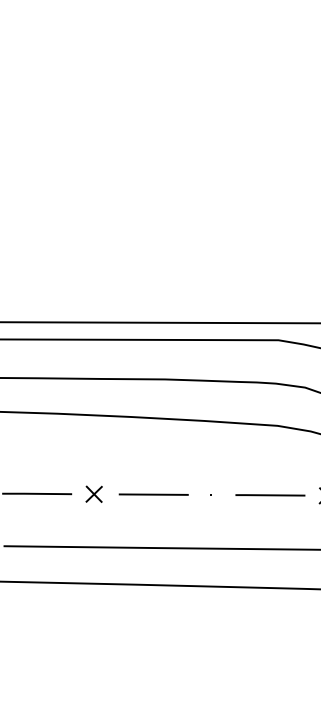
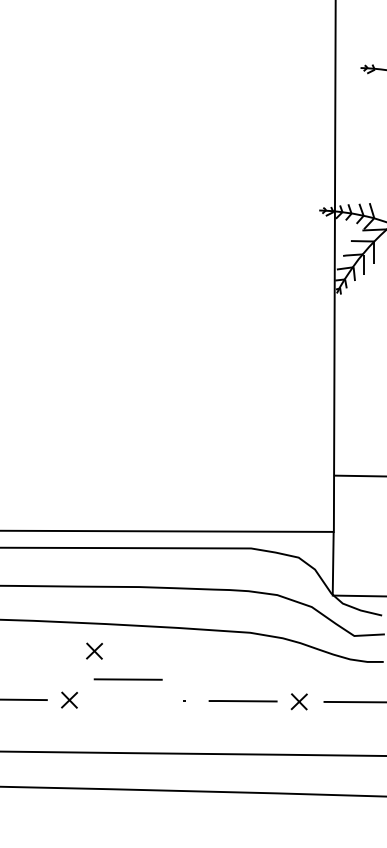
part: (119, 443) -> (94, 650), added
line: (153, 494) -> (127, 679), moved

